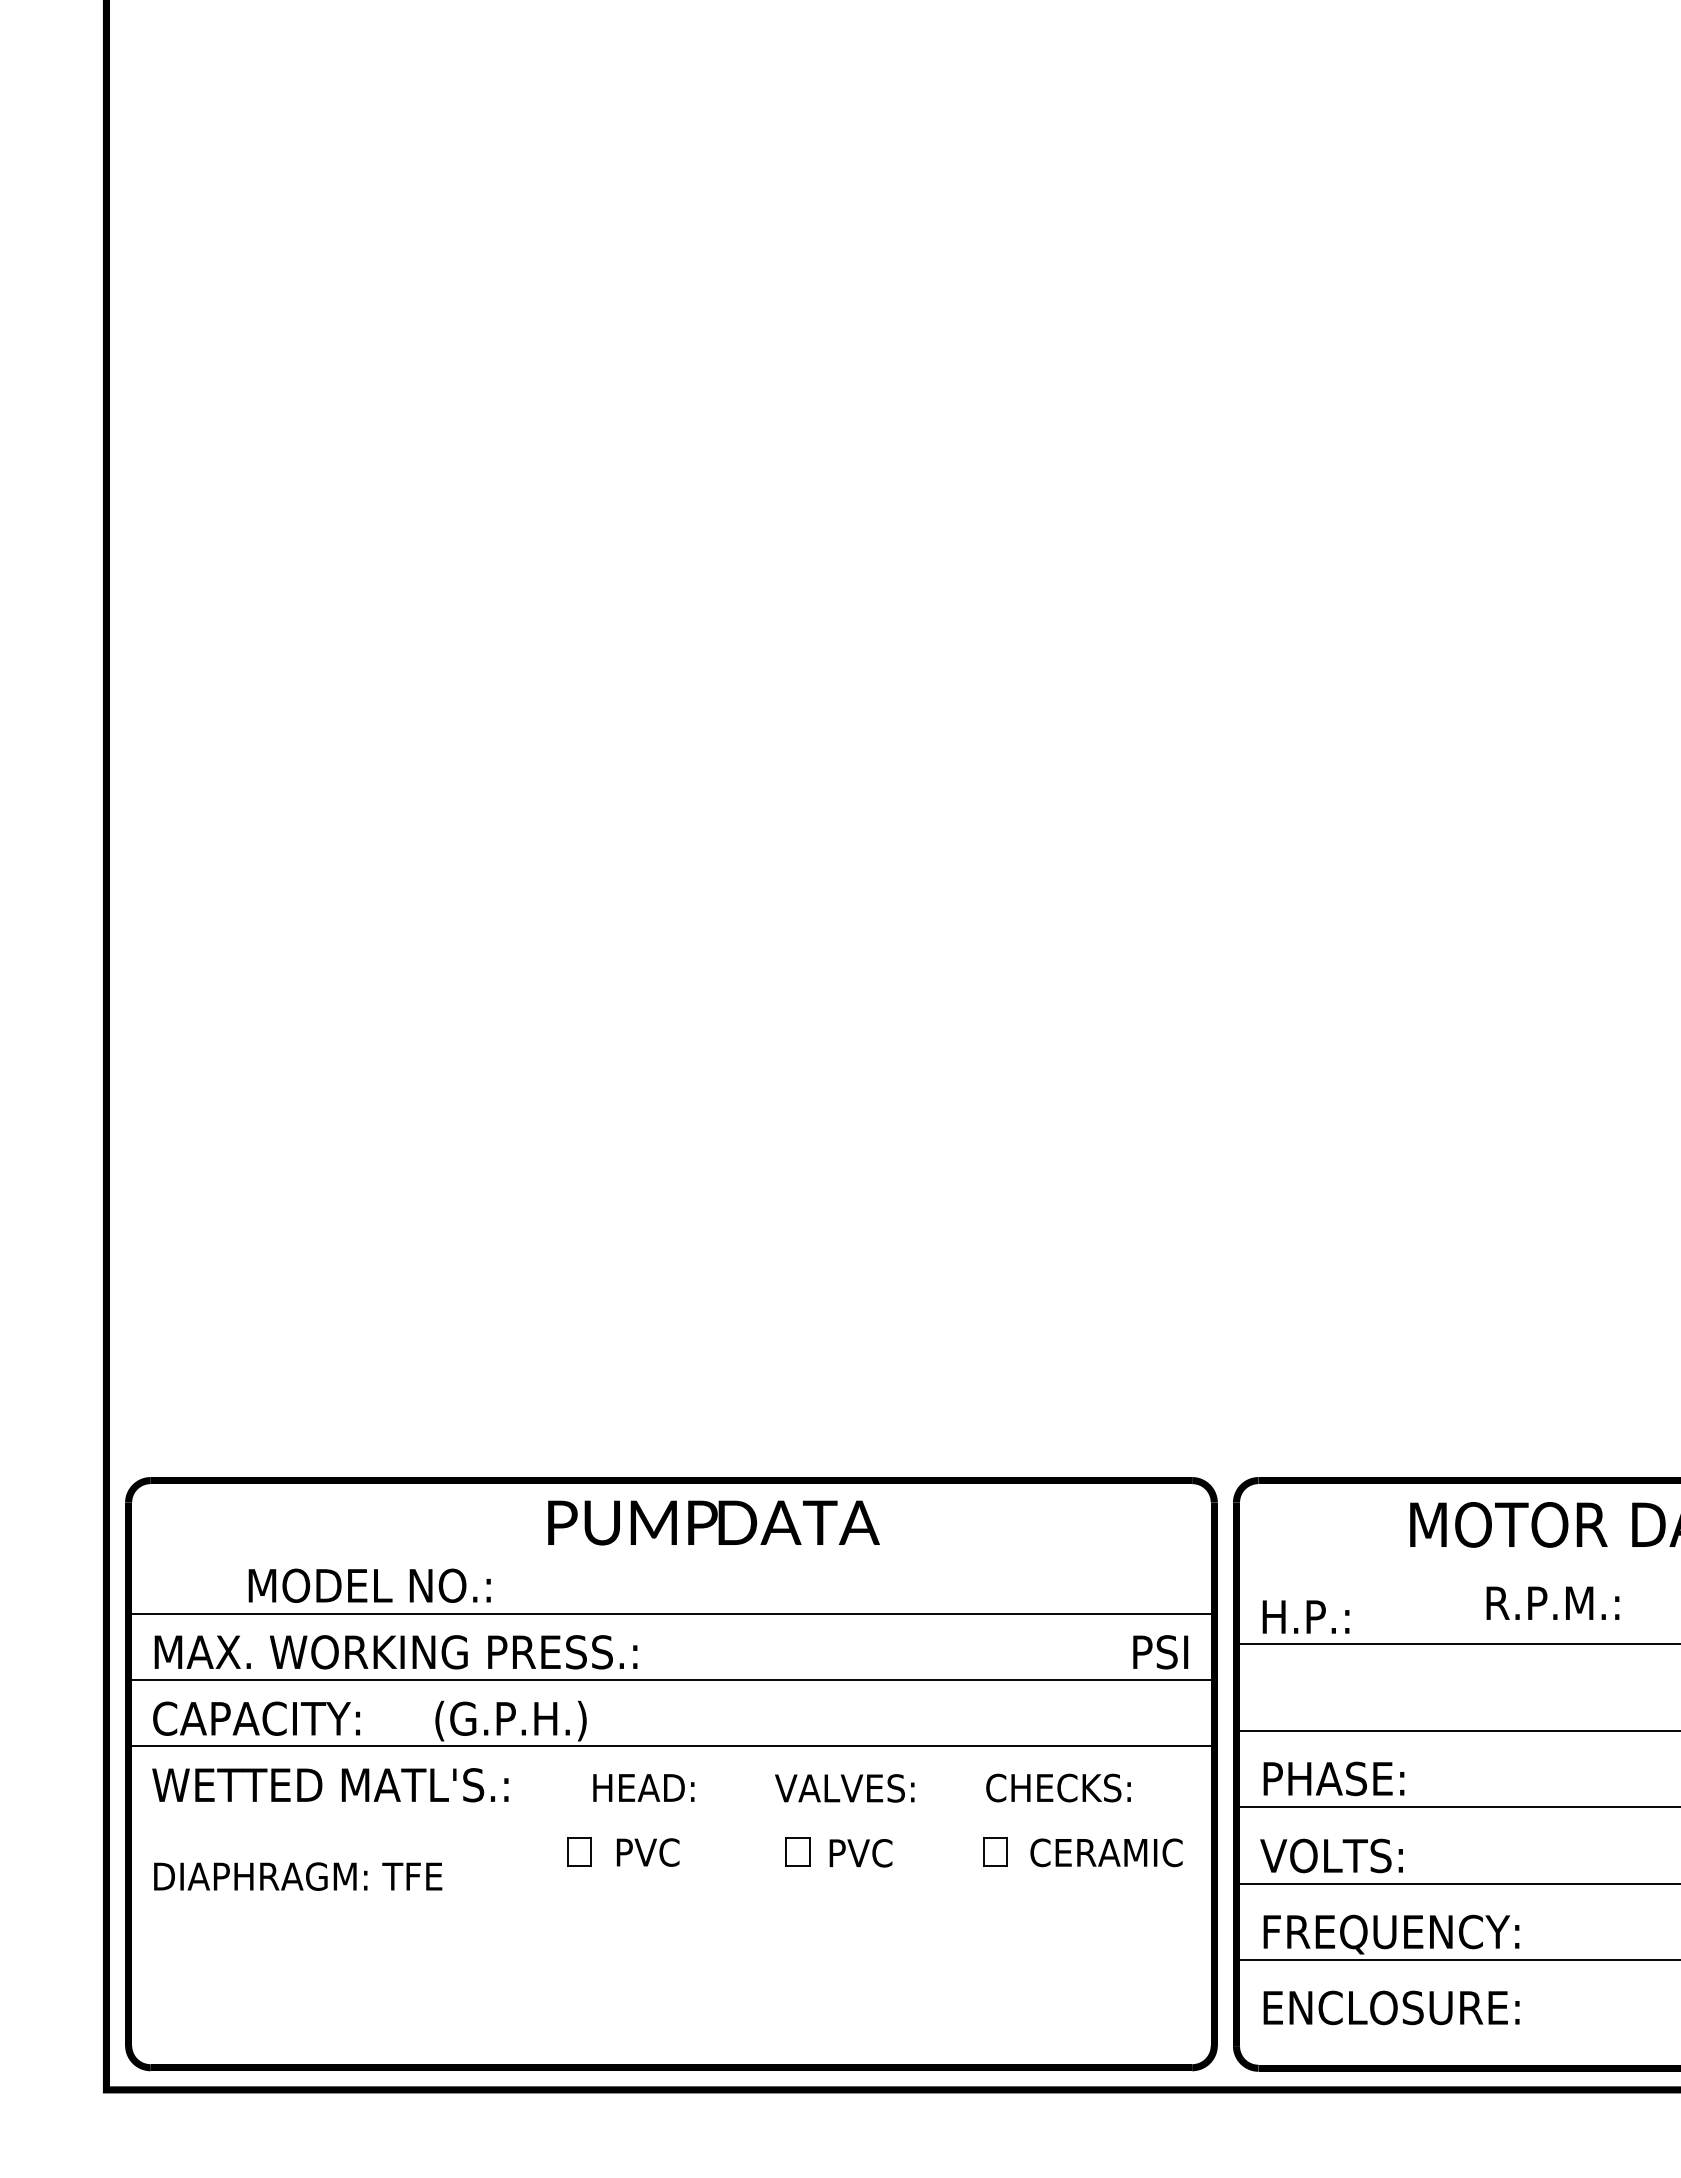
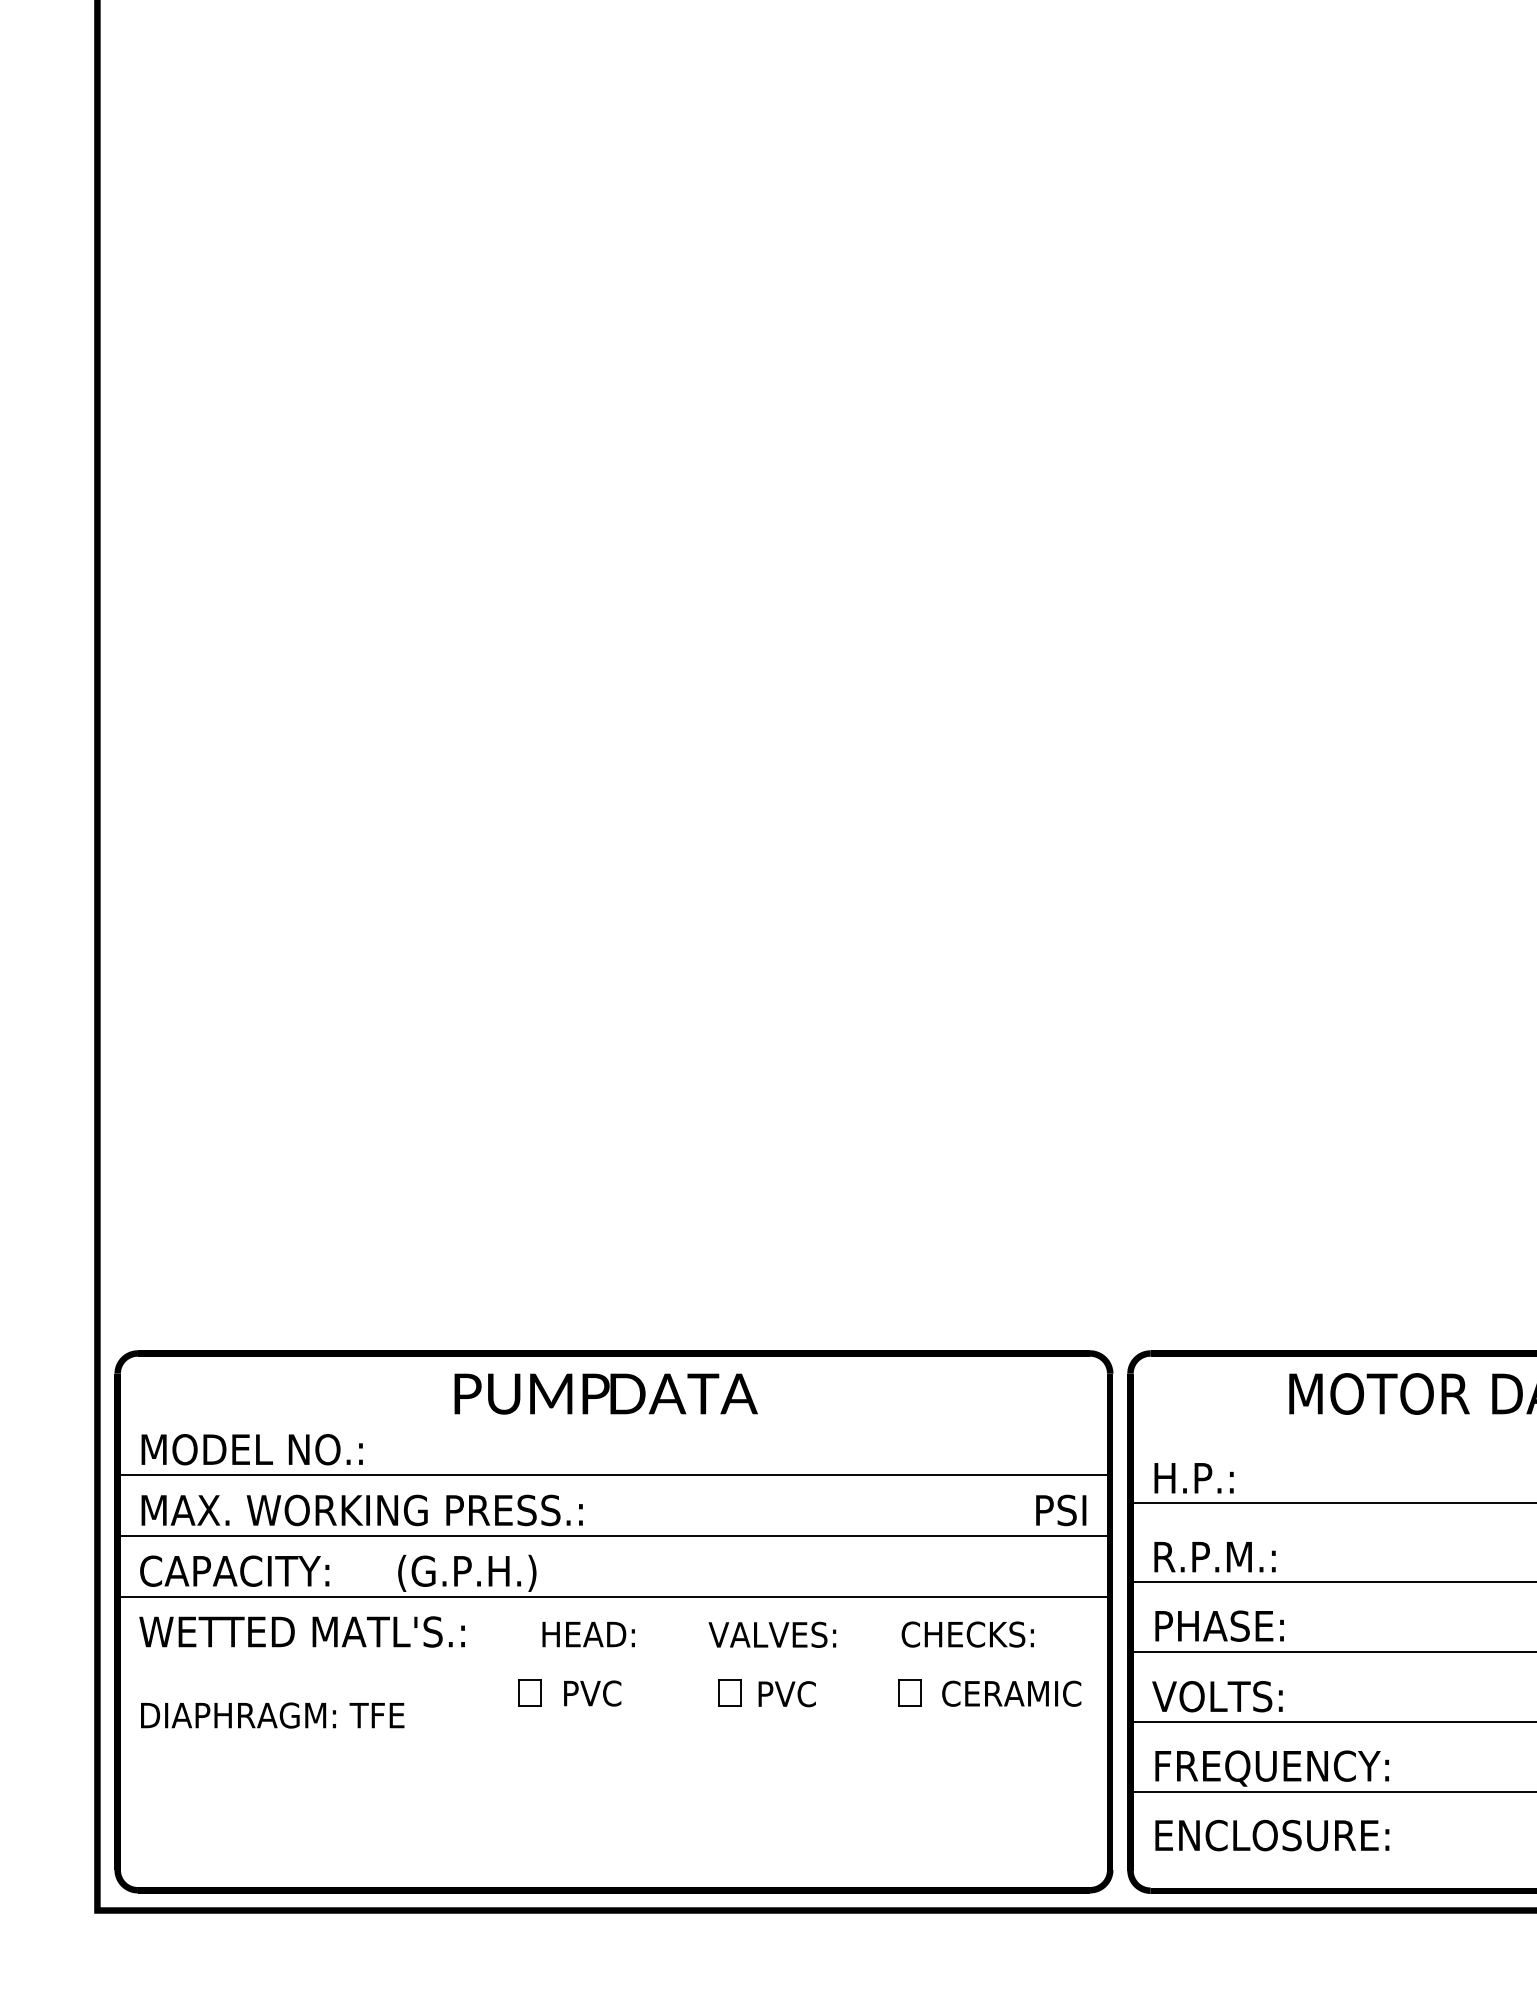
text: (713, 1522) -> (605, 1393), moved
text: (369, 1585) -> (251, 1449), moved
text: (1552, 1602) -> (1214, 1556), moved

